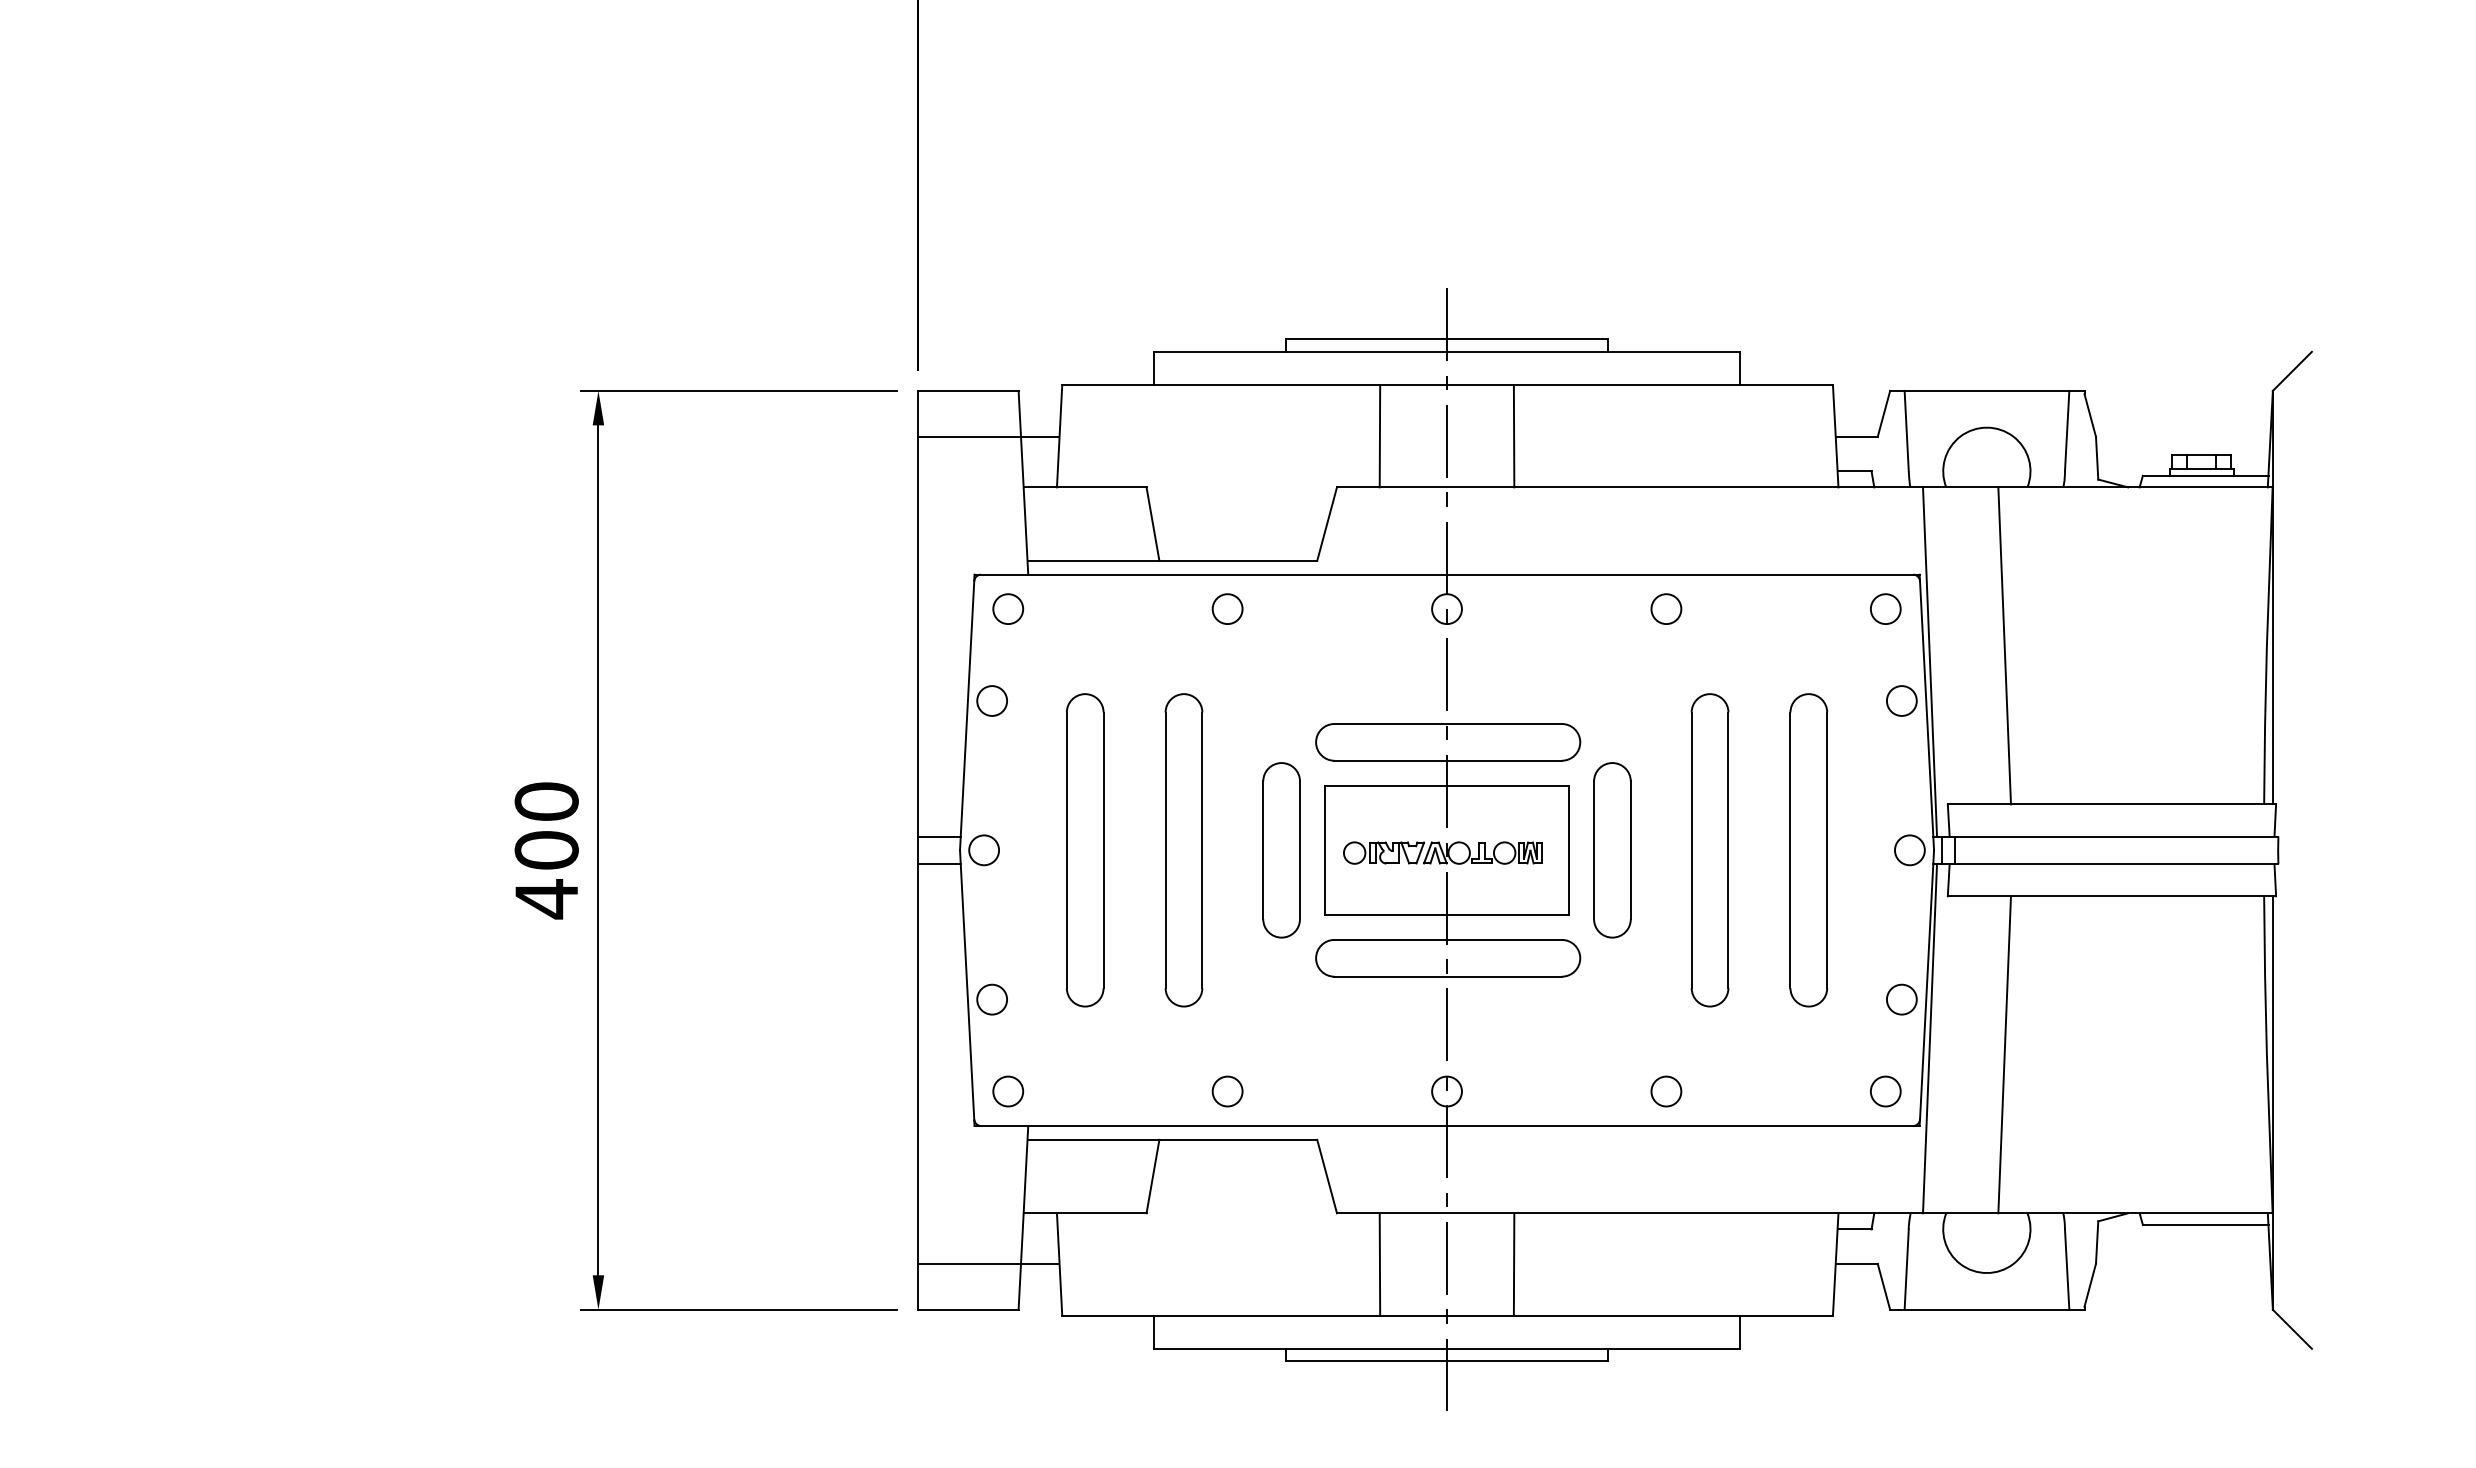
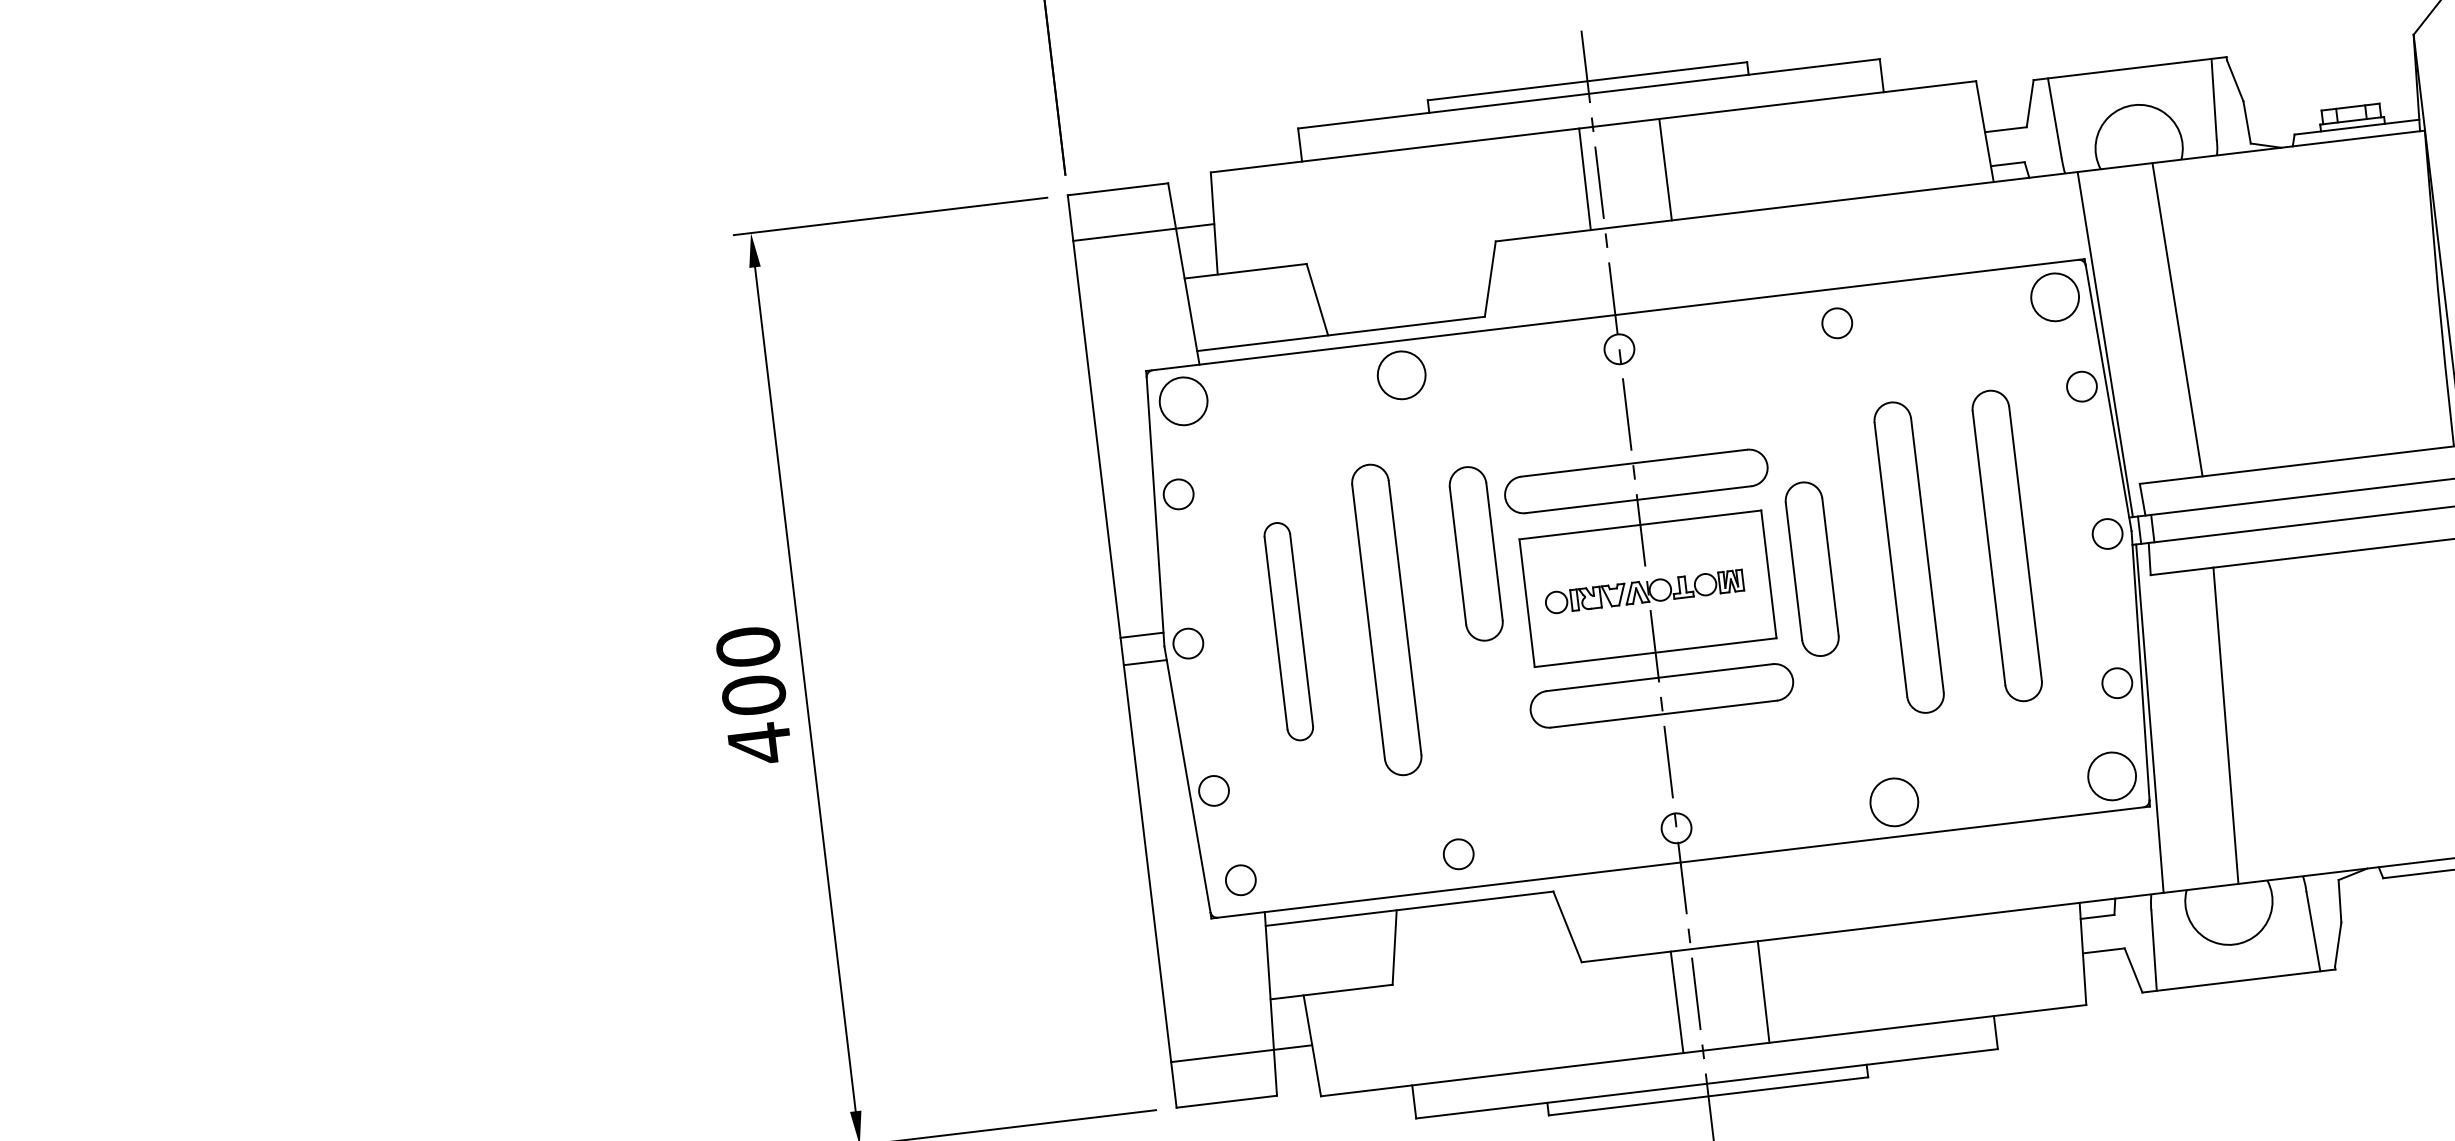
line: (1379, 436) -> (1584, 179), moved
circle: (1008, 608) -> (1183, 400), size x1.6
circle: (1227, 608) -> (1401, 374), size x1.6
circle: (1885, 609) -> (2054, 297), size x1.6
part: (1085, 850) -> (1289, 631), size x0.7
part: (1281, 850) -> (1476, 554), moved
circle: (1666, 1091) -> (1894, 802), size x1.6
circle: (1885, 1091) -> (2111, 776), size x1.6
line: (1379, 1264) -> (1676, 1002), moved

